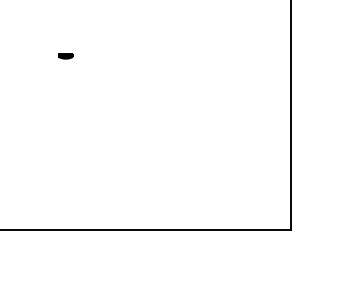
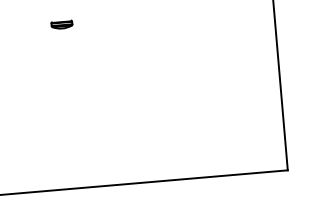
part: (65, 56) -> (61, 25), size x1.6

